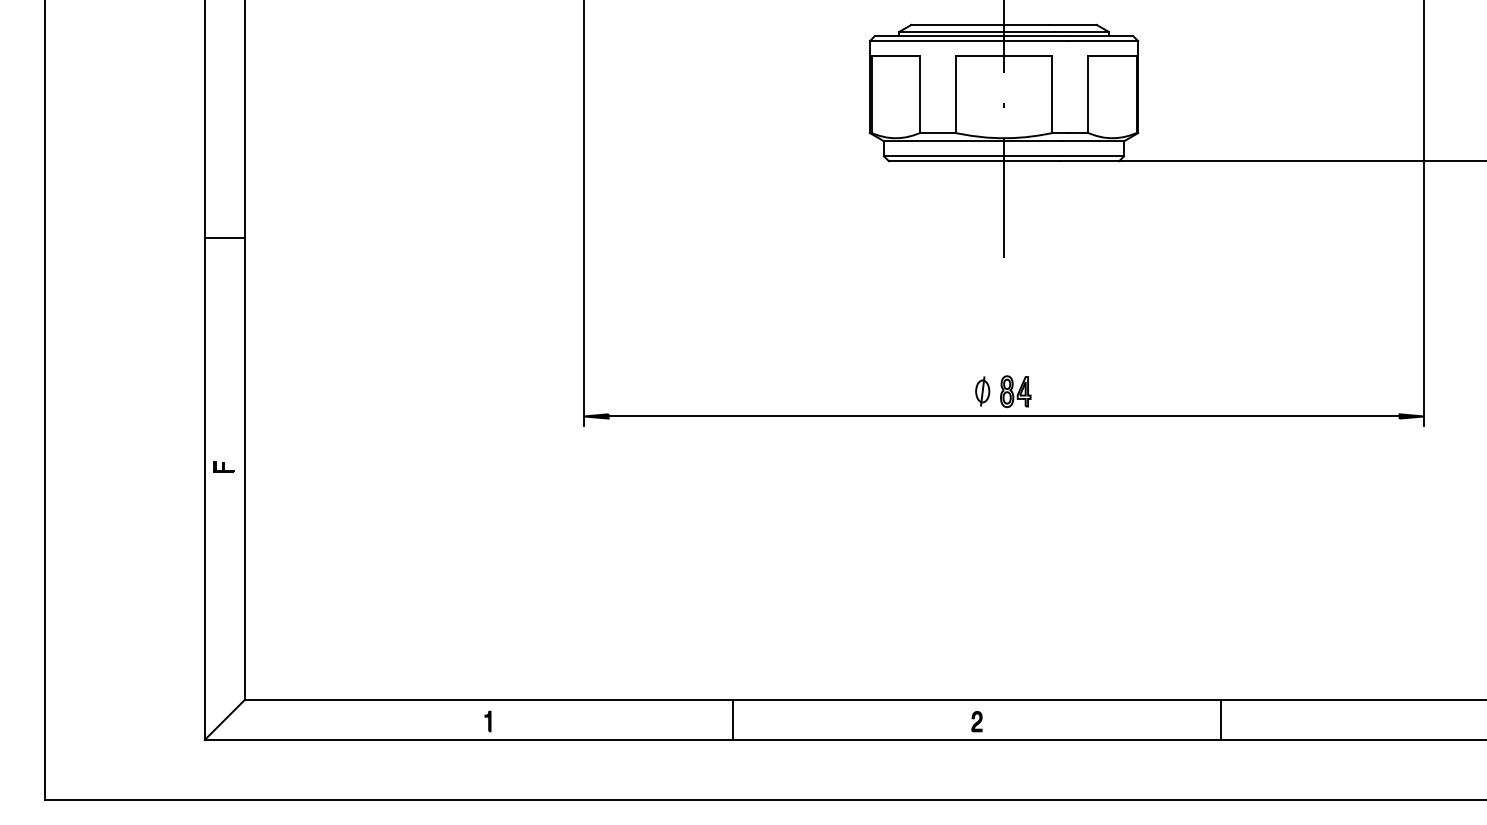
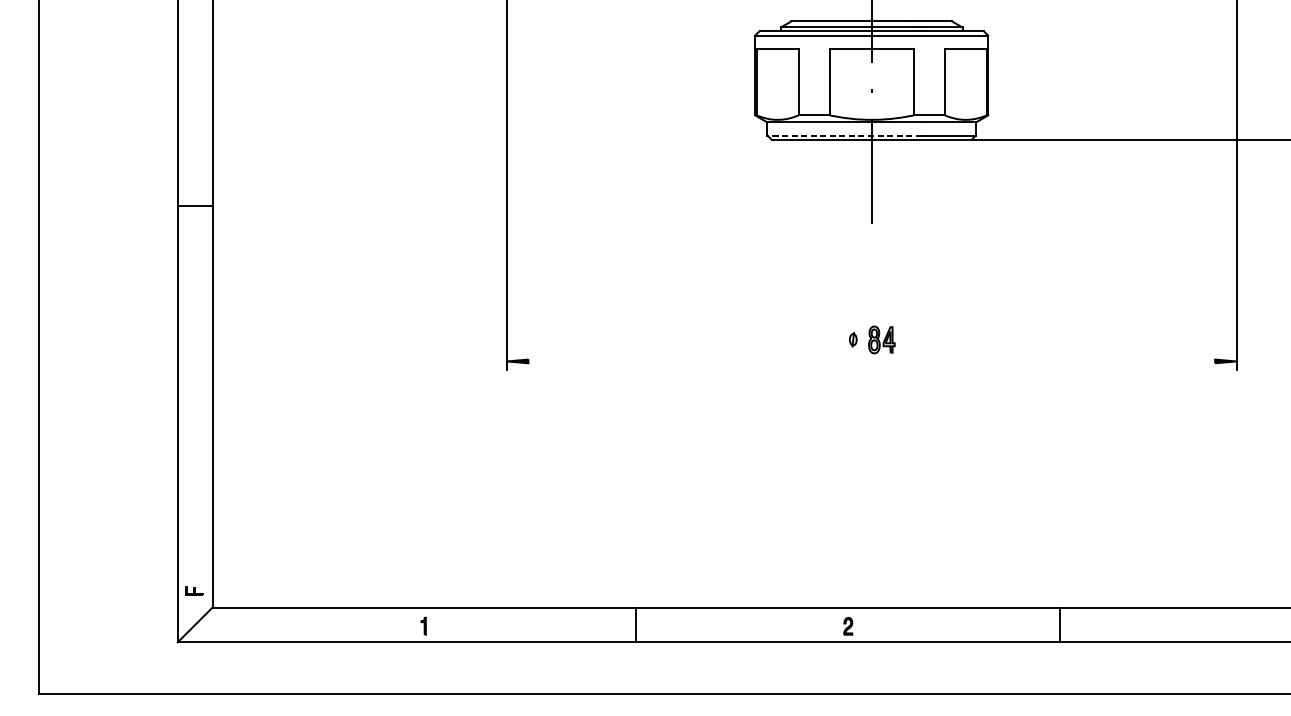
line: (972, 156) -> (844, 135), solid -> dashed
part: (982, 391) -> (852, 339), size x0.6
line: (1003, 416) -> (871, 361), removed
part: (223, 466) -> (194, 590), moved

